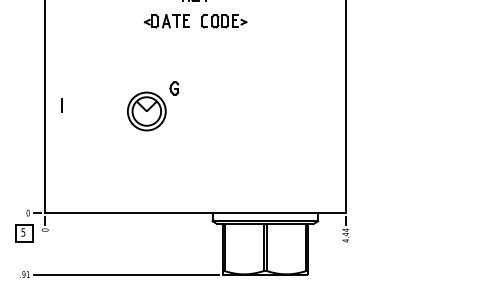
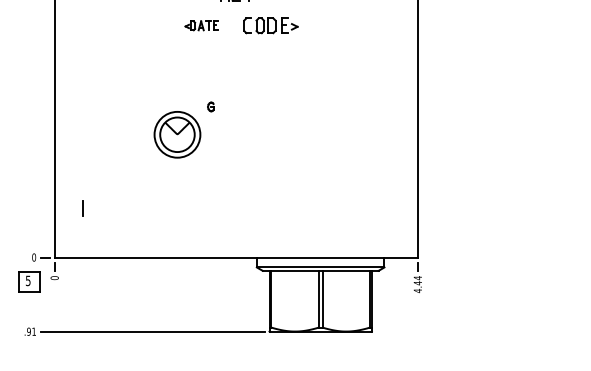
part: (166, 21) -> (201, 25), size x0.6
part: (174, 88) -> (210, 106), size x0.6
line: (61, 105) -> (82, 208), moved

